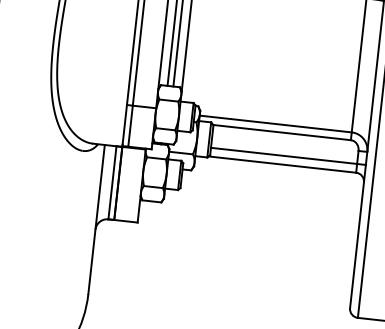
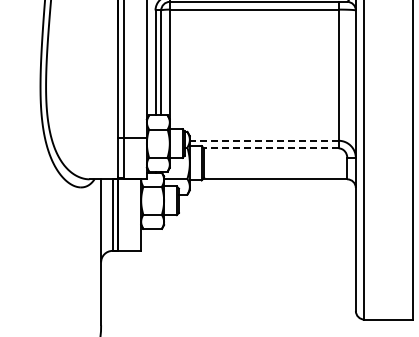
line: (274, 123) -> (263, 140), solid -> dashed
line: (281, 132) -> (270, 148), solid -> dashed
line: (287, 156) -> (279, 170), removed

